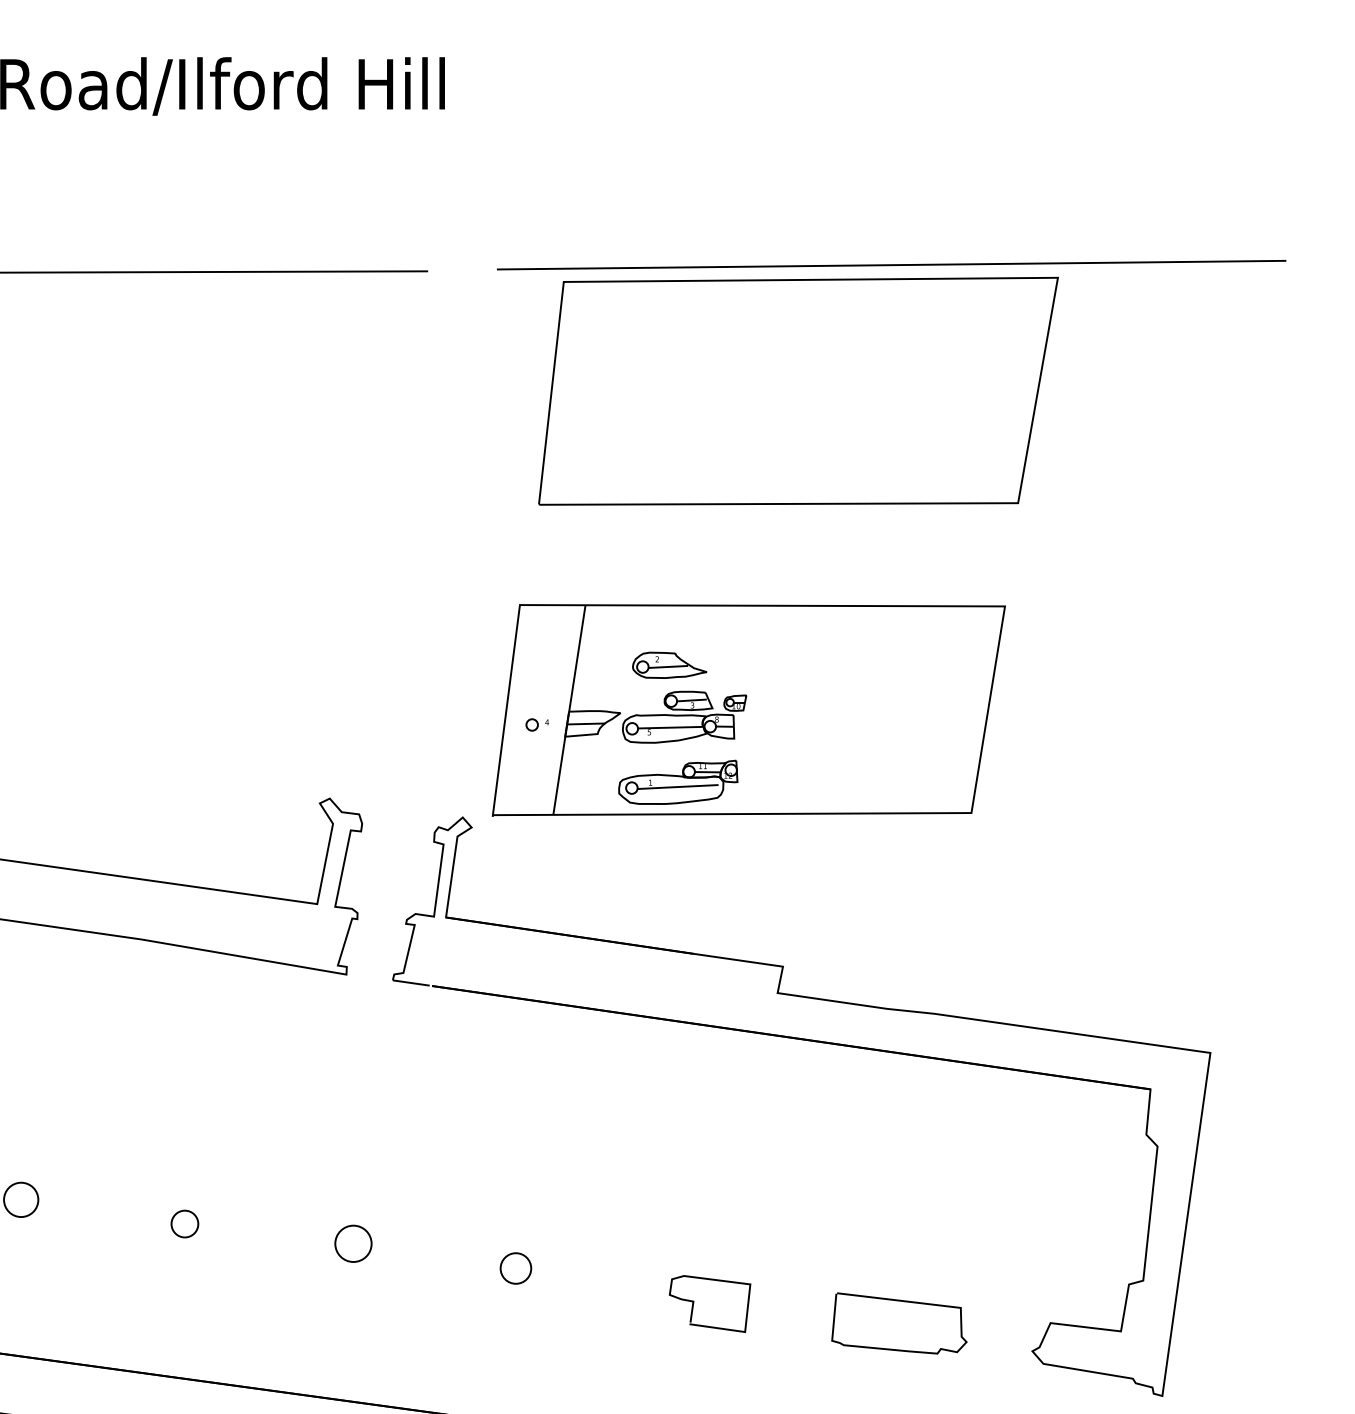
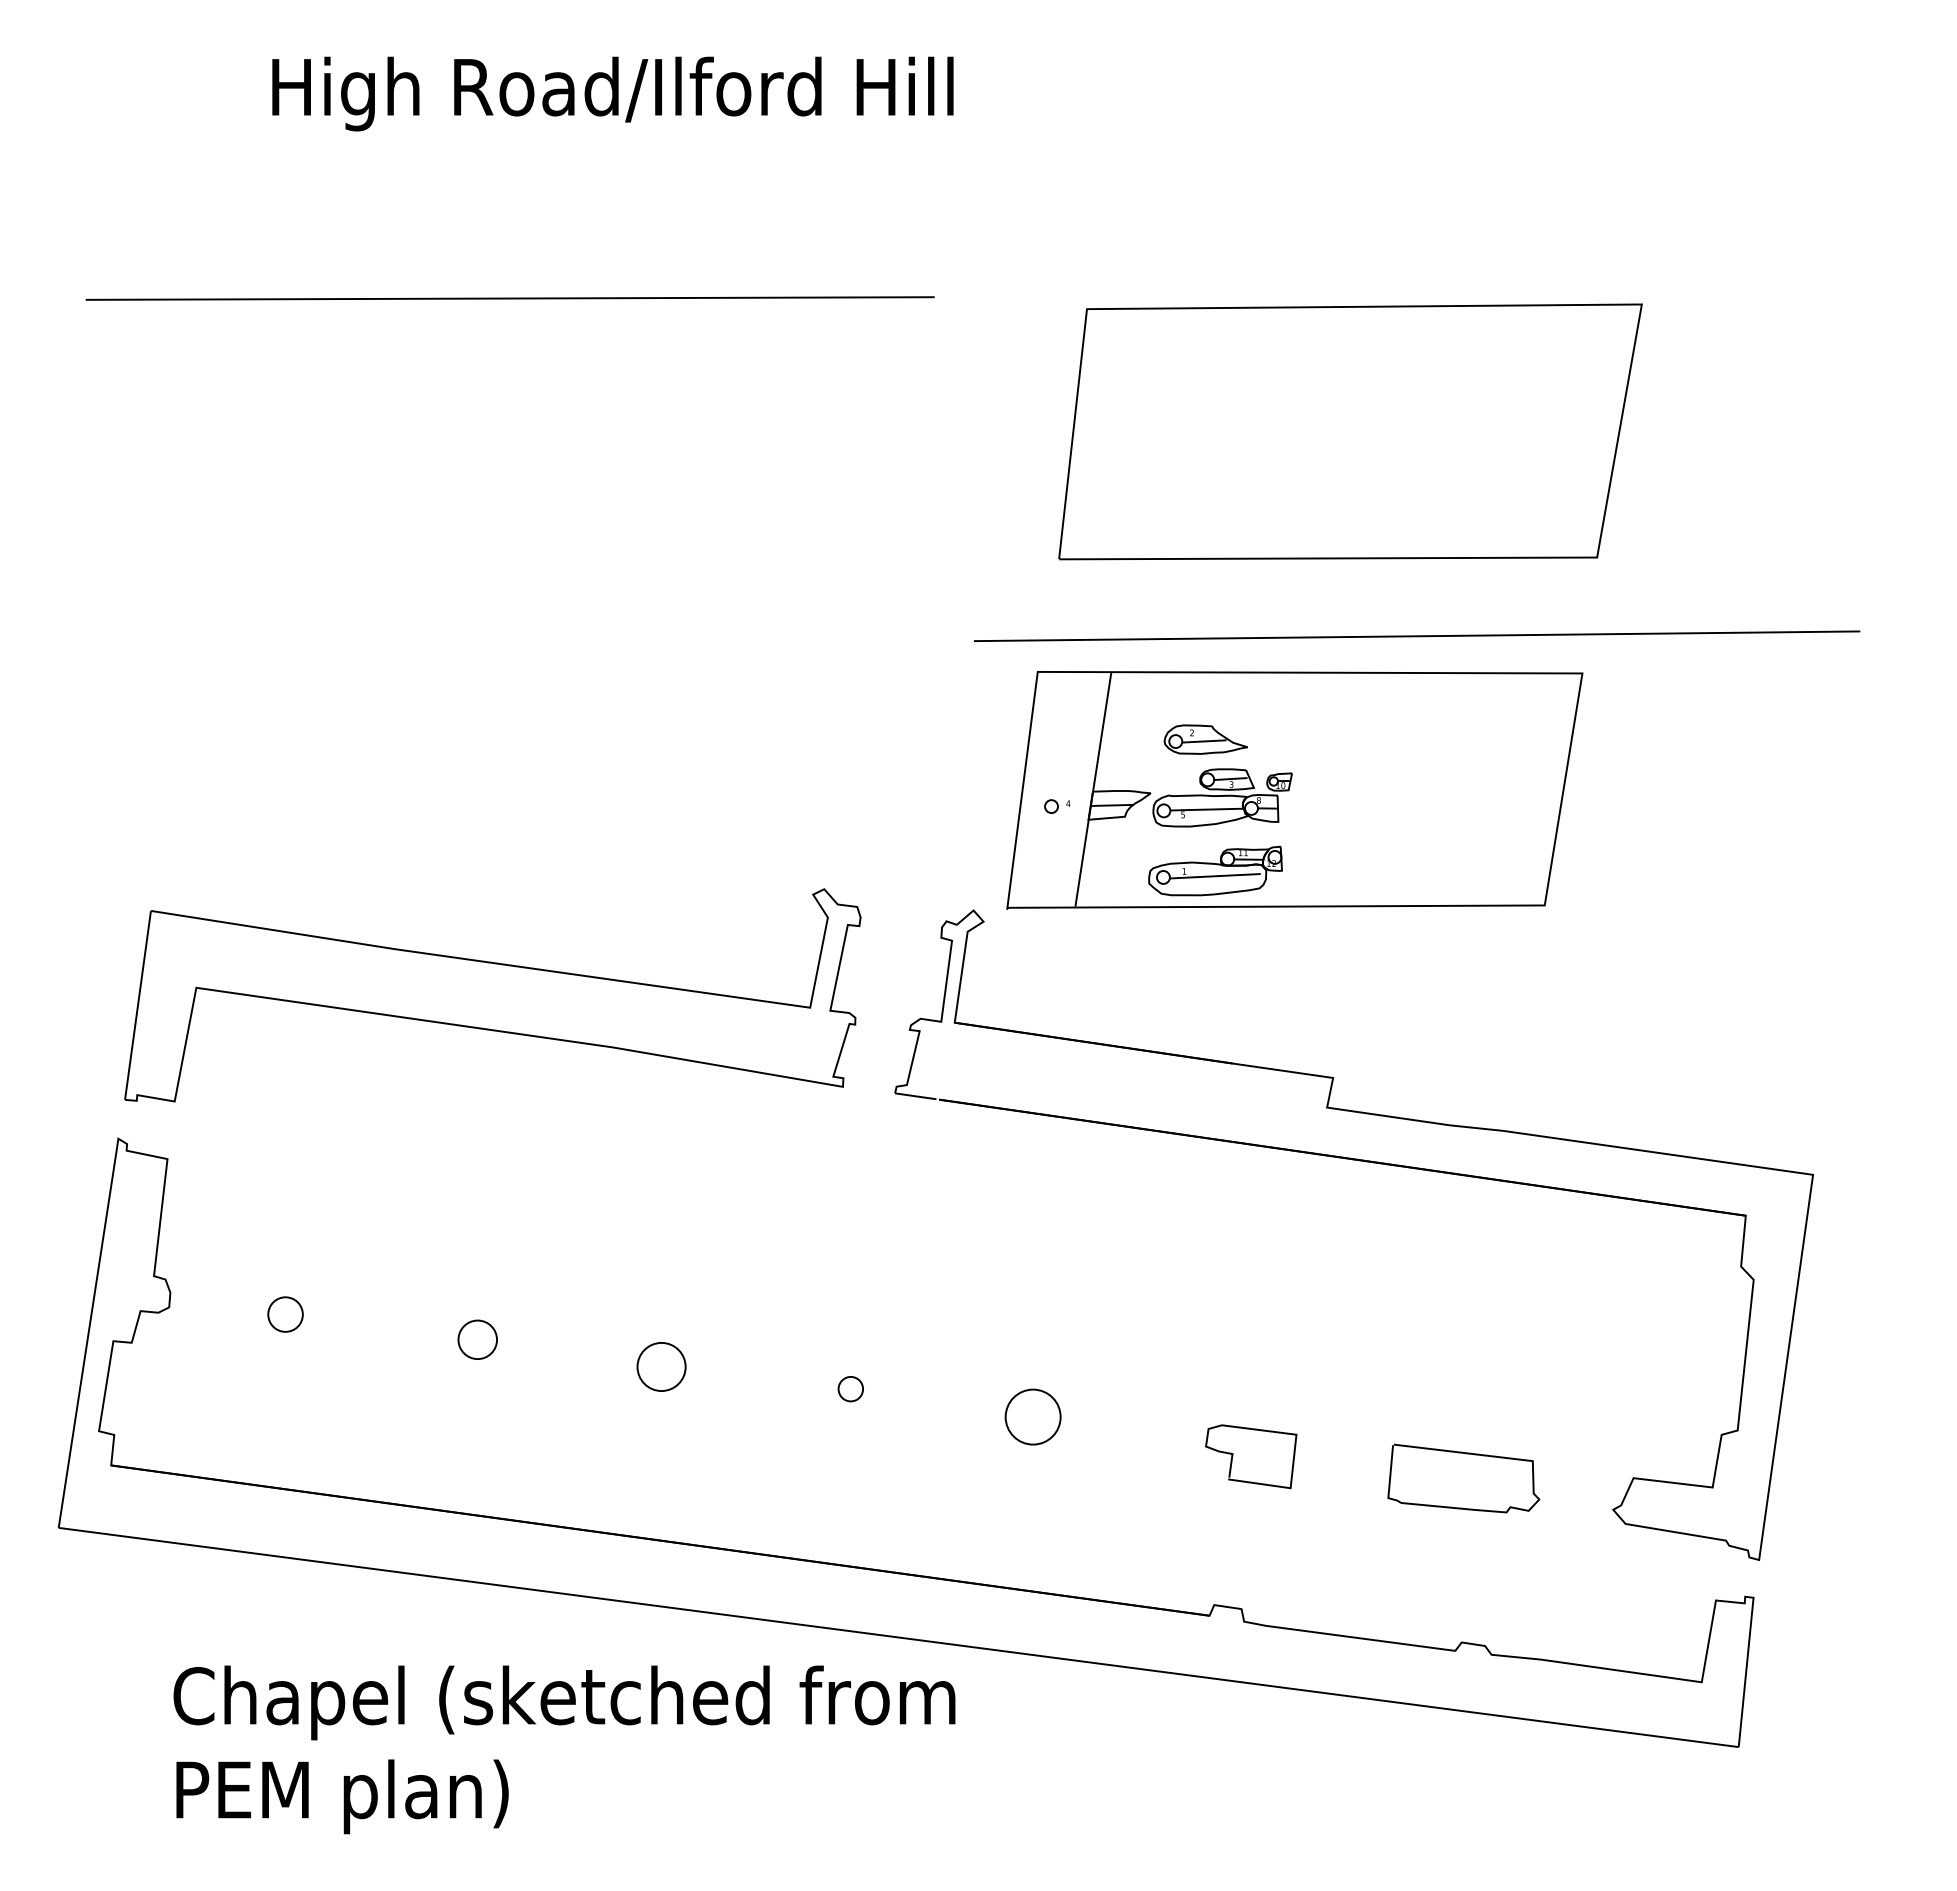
line: (891, 264) -> (1417, 635), moved
circle: (184, 1223) -> (661, 1366), size x1.6
circle: (353, 1243) -> (850, 1388), size x0.6
circle: (516, 1268) -> (1033, 1416), size x1.6

